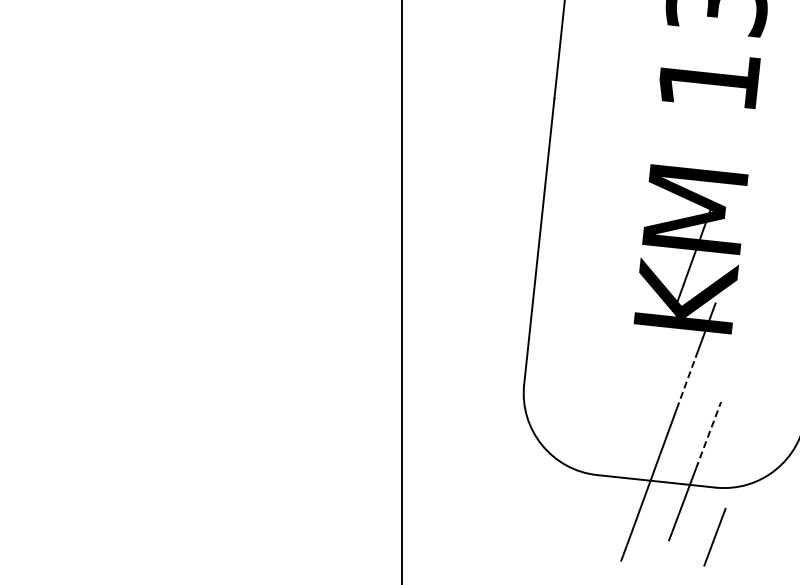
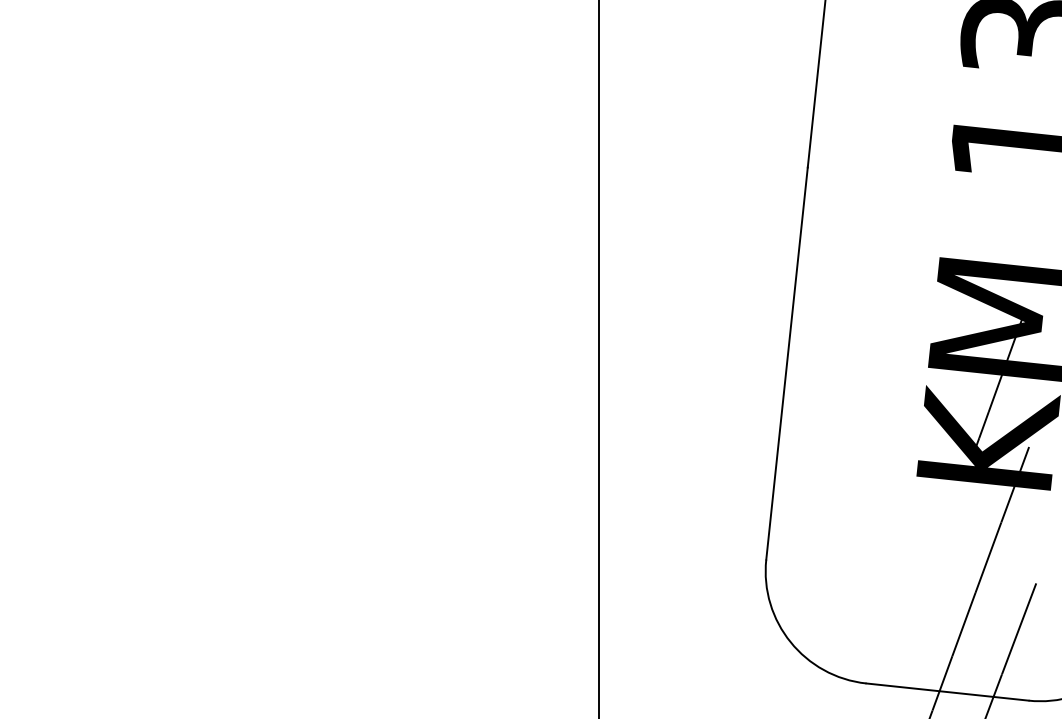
line: (686, 382) -> (988, 556), dashed -> solid
line: (708, 434) -> (1019, 627), dashed -> solid

